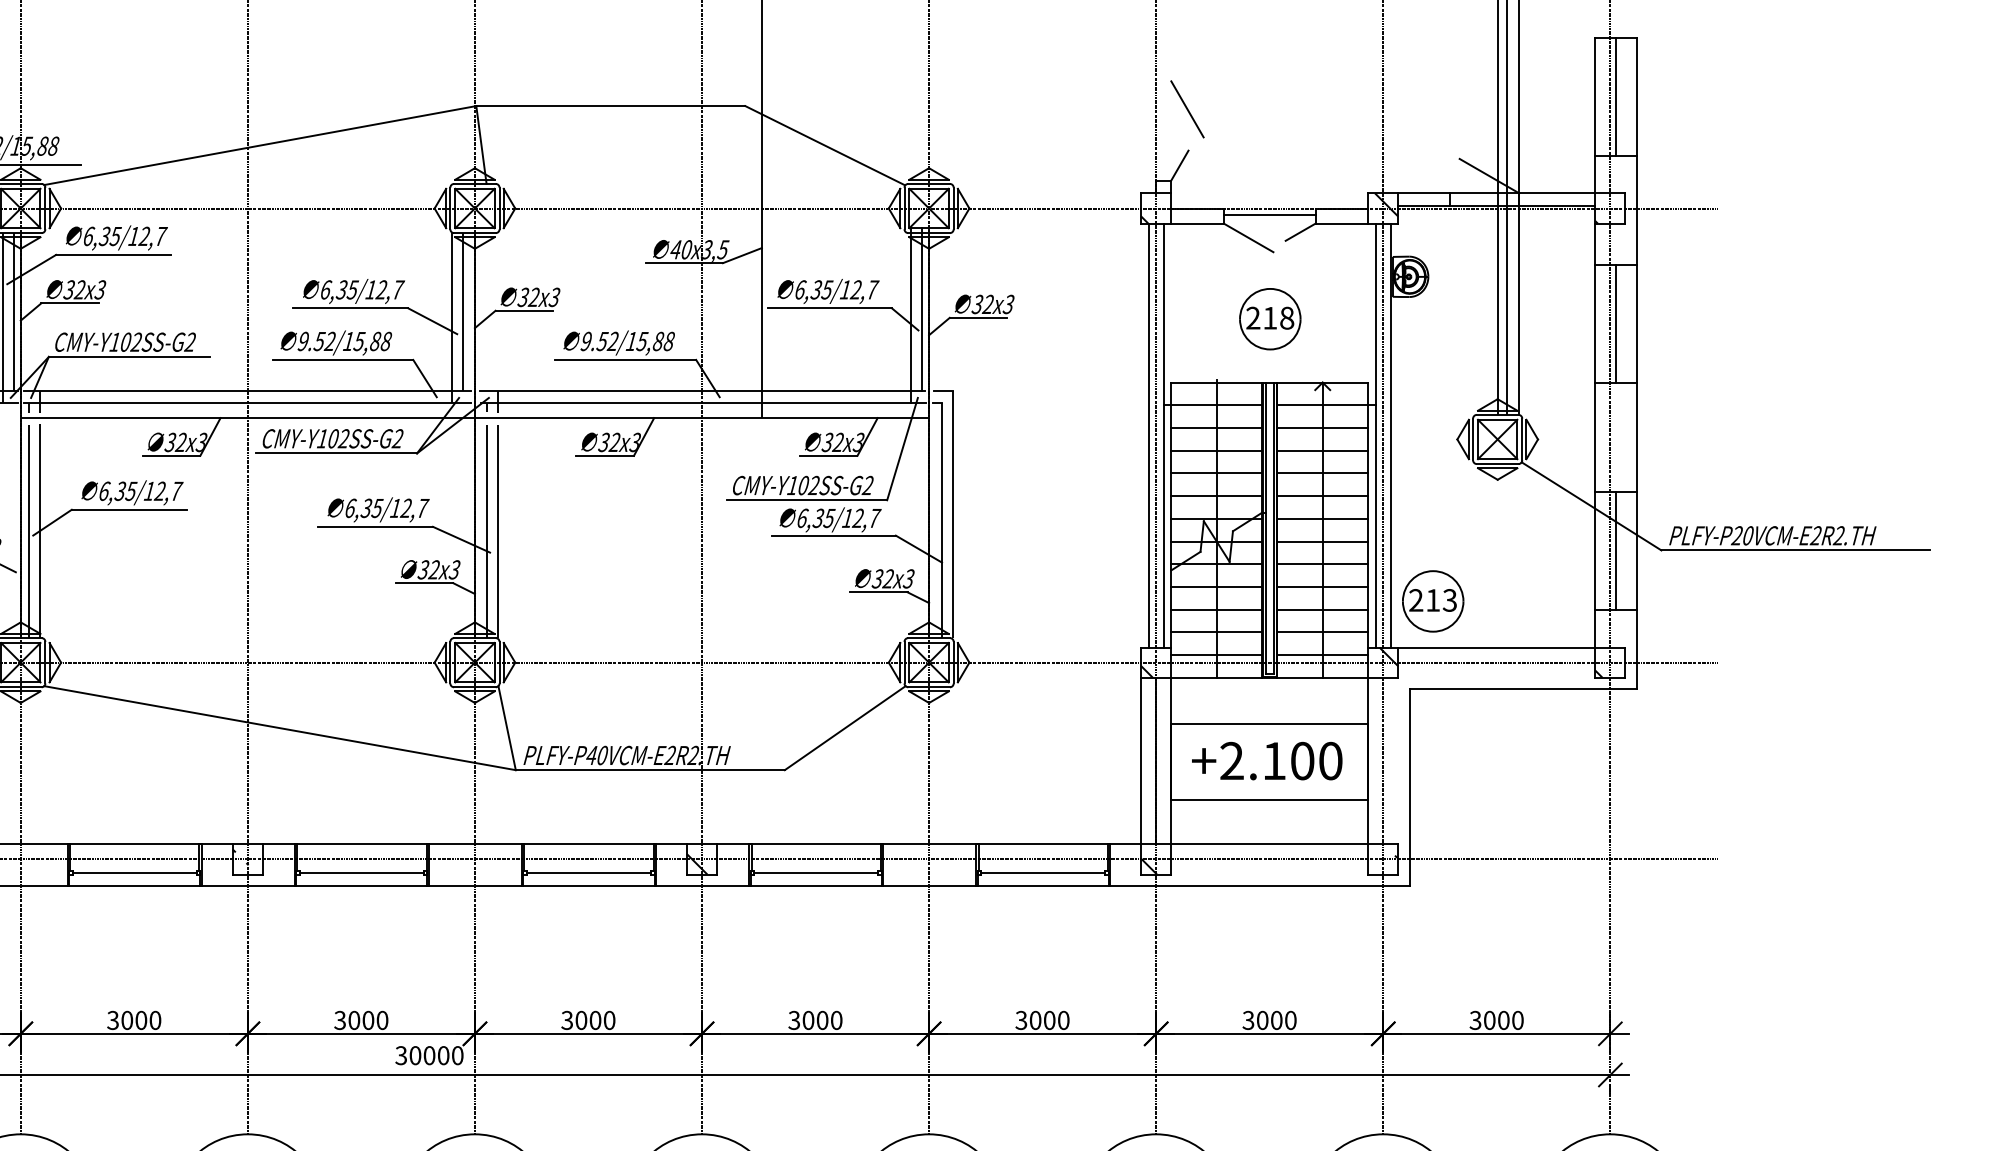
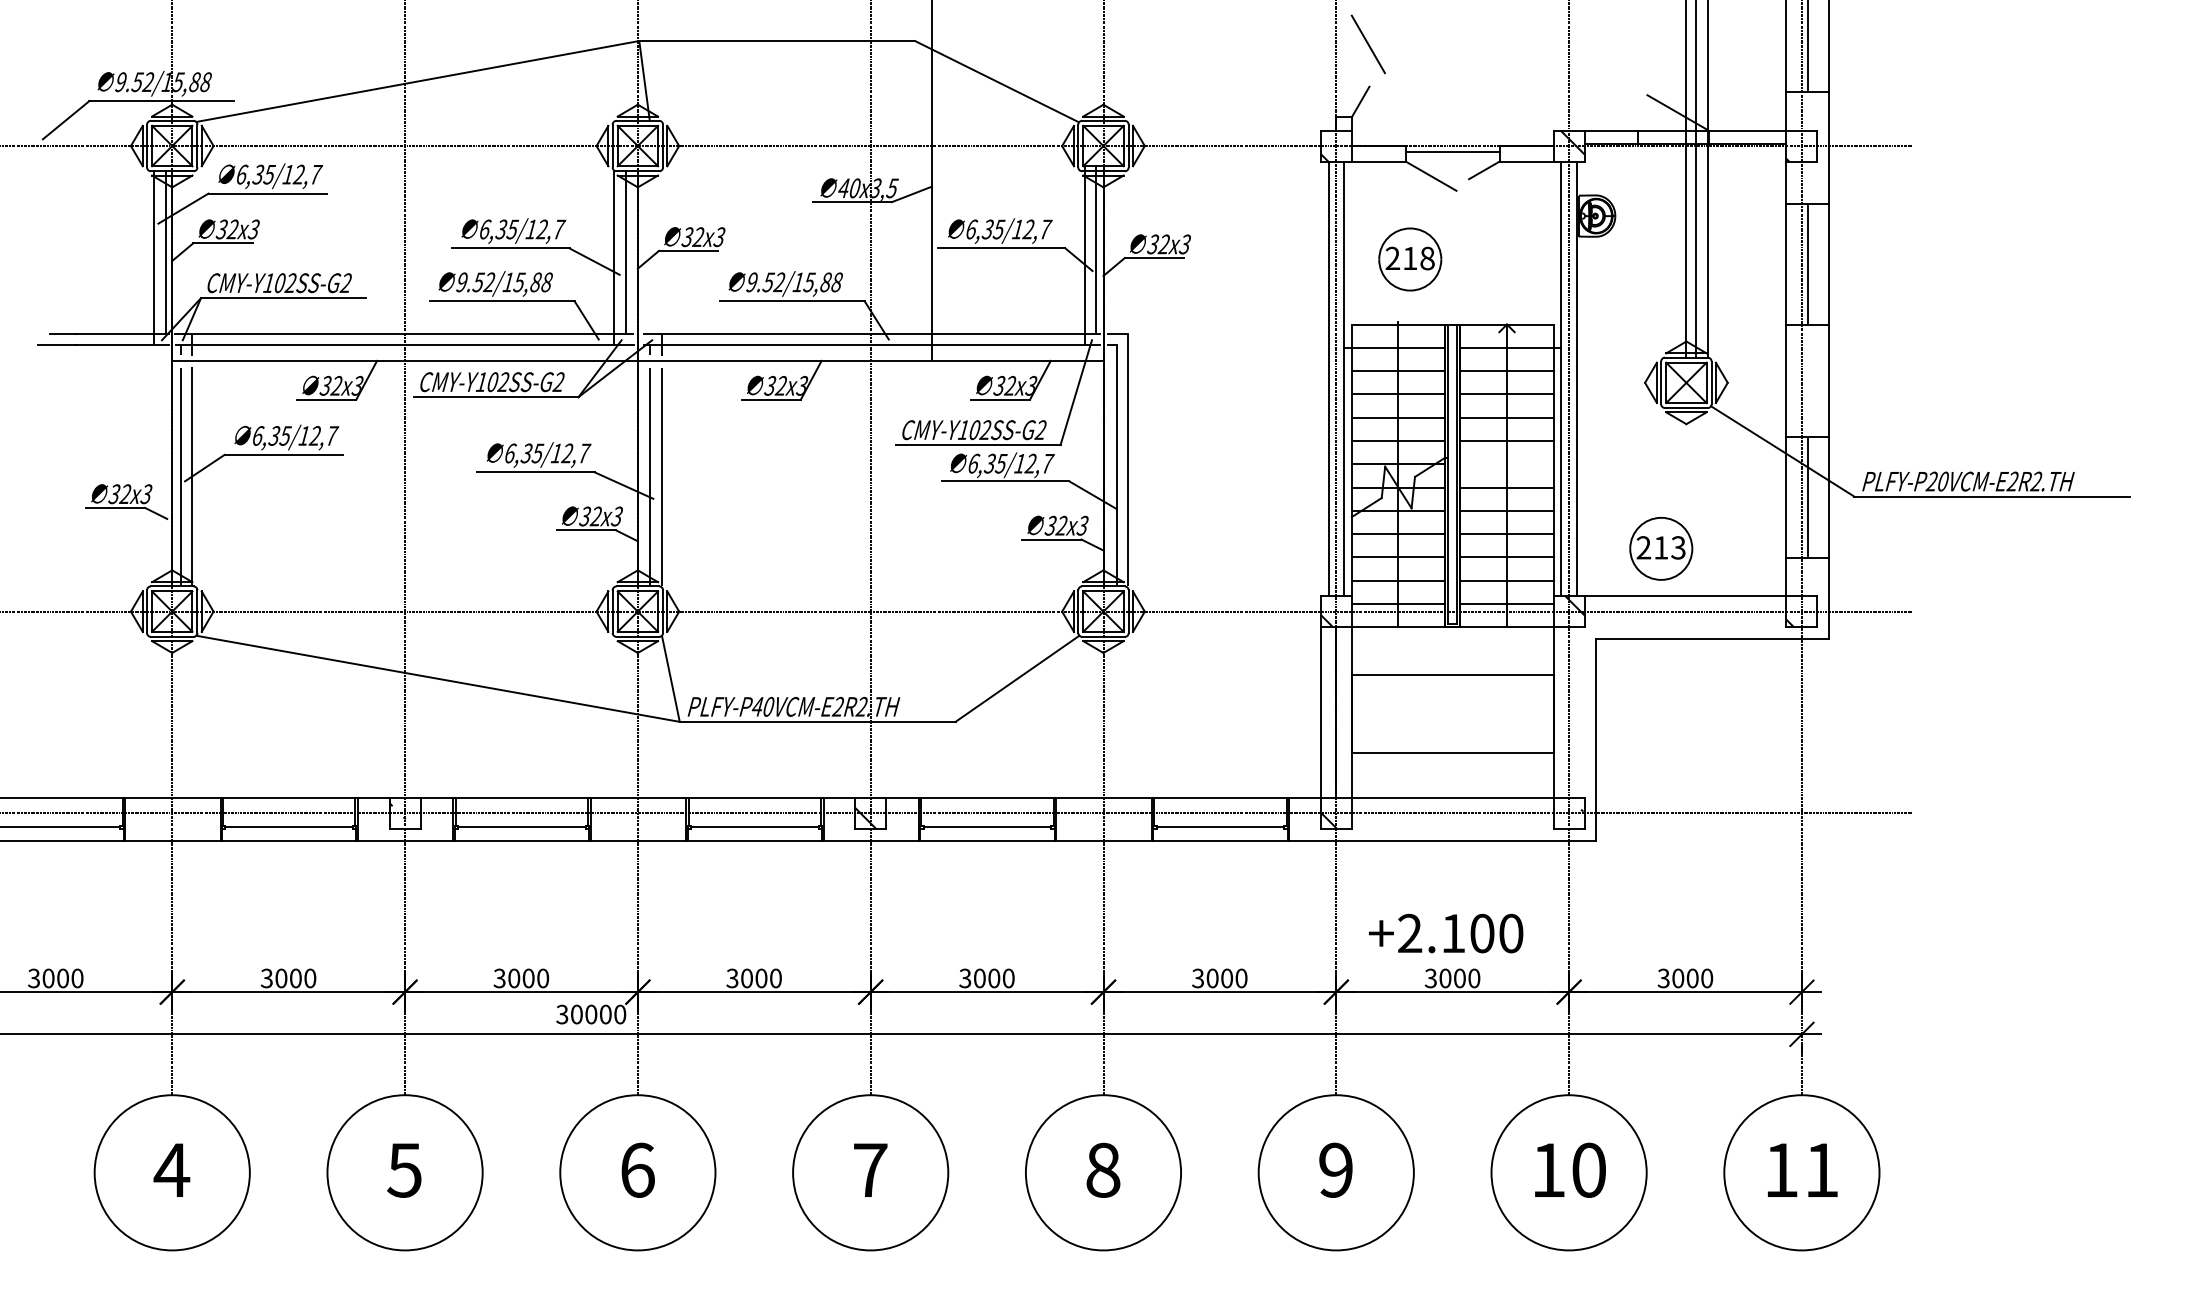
part: (1270, 319) -> (1410, 259), moved
line: (1322, 519) -> (1506, 464), removed
part: (1433, 601) -> (1661, 548), moved
text: (1267, 761) -> (1446, 933), moved

